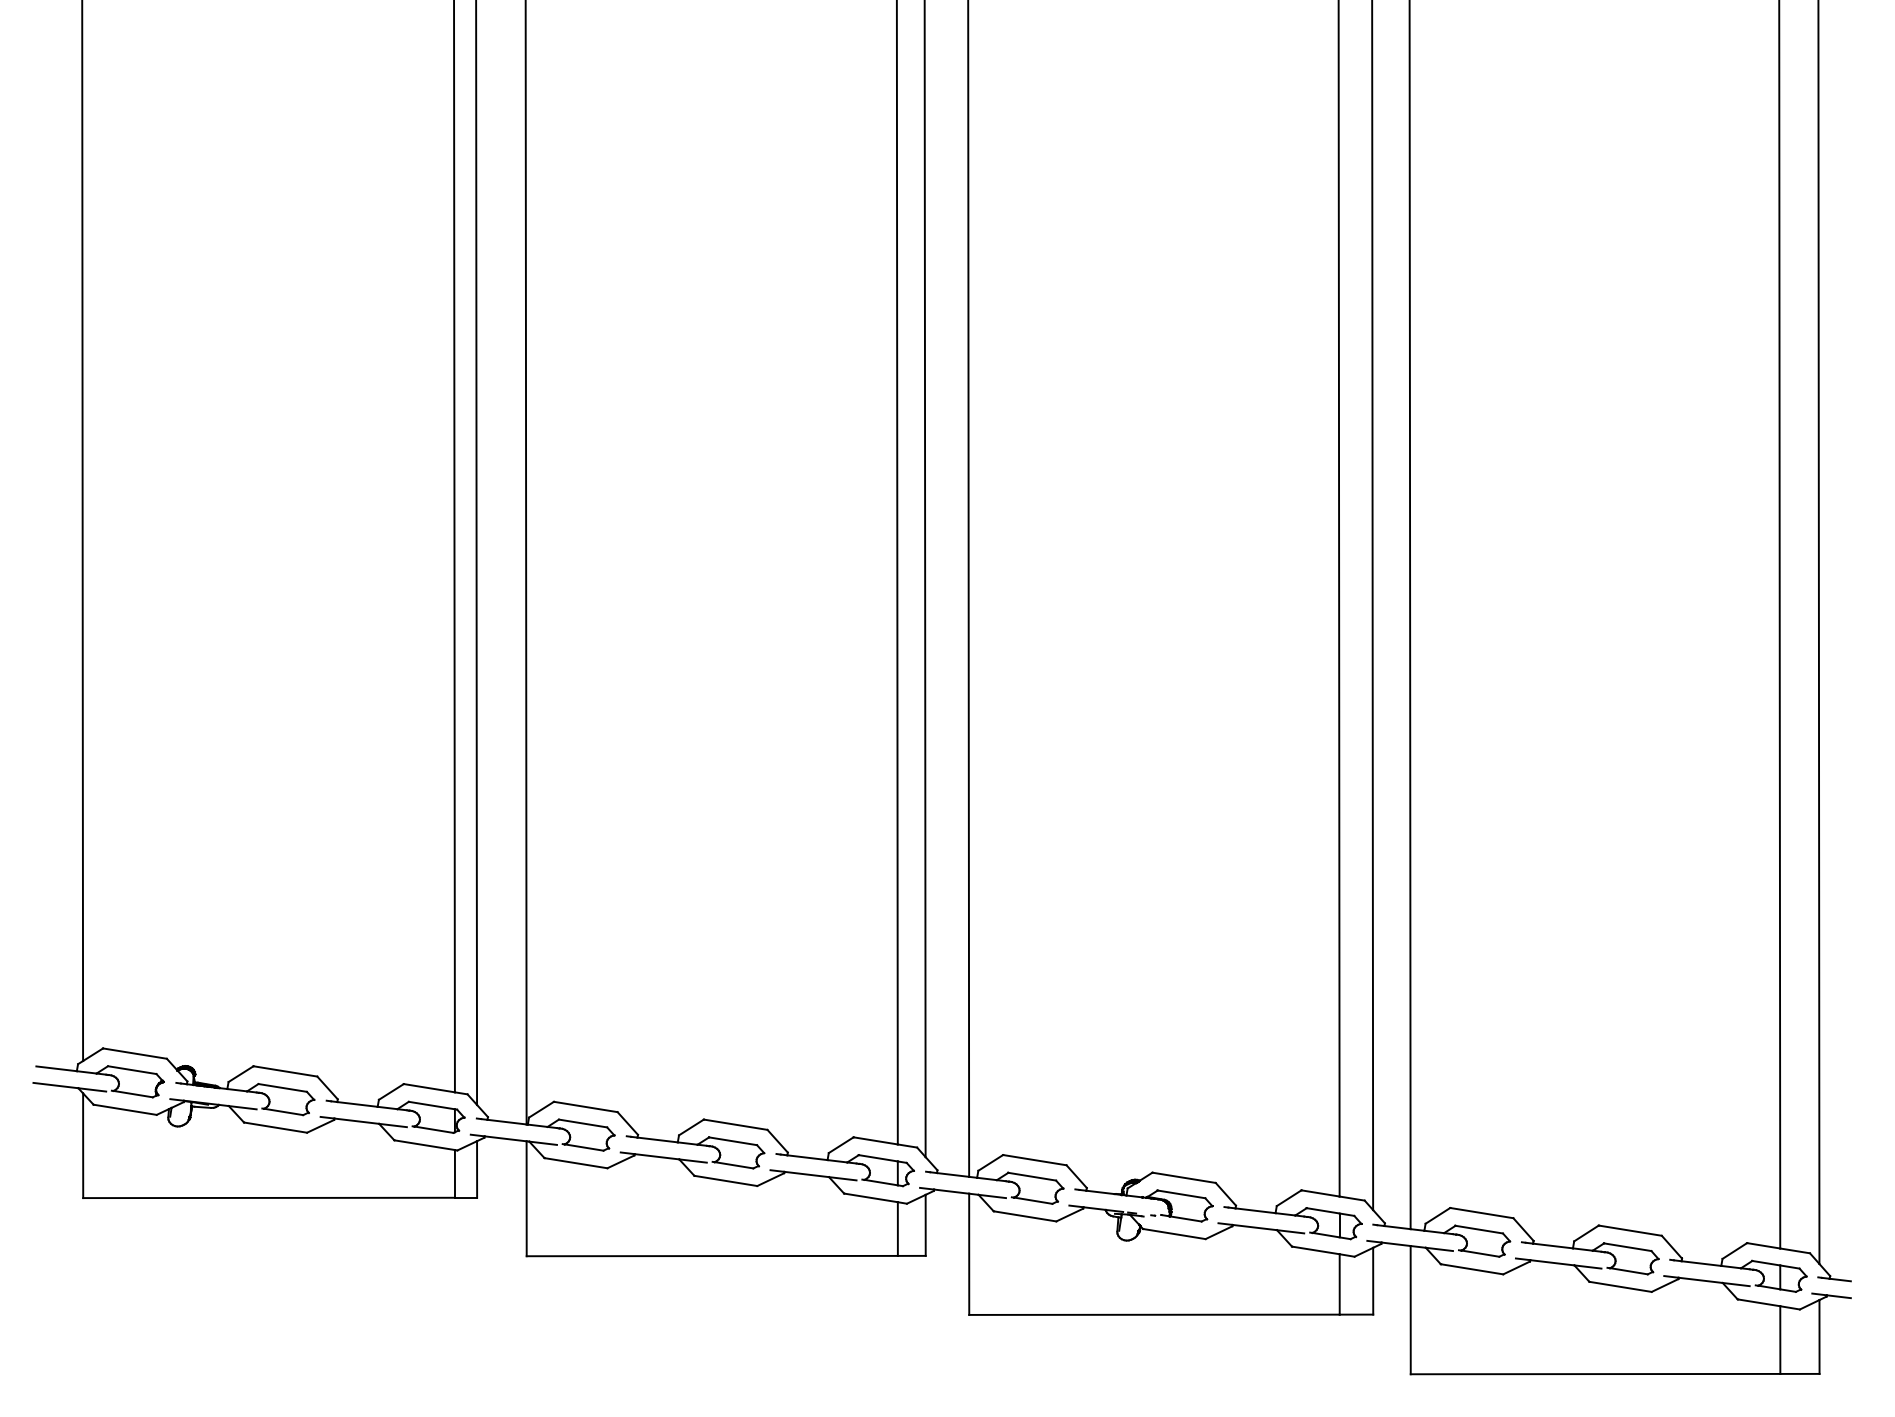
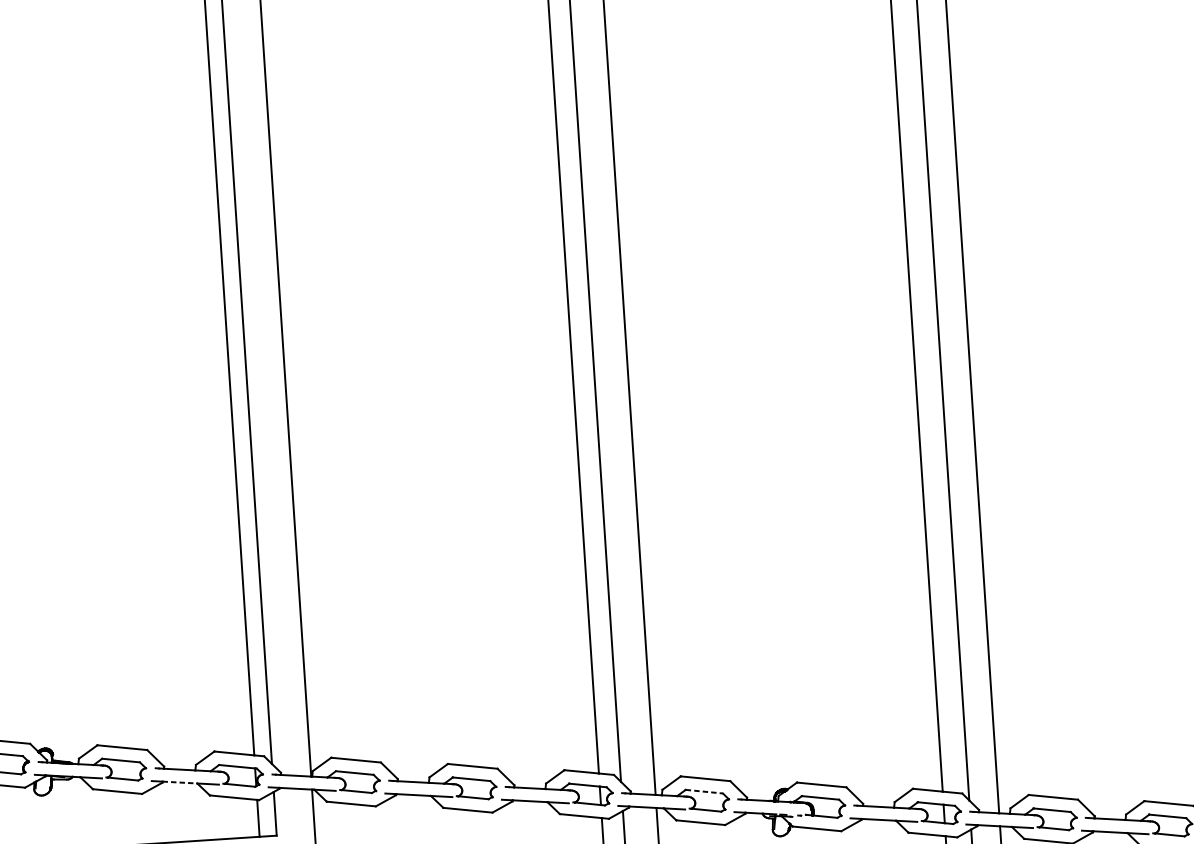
line: (356, 1121) -> (179, 782), solid -> dashed
line: (1032, 1176) -> (704, 791), solid -> dashed

